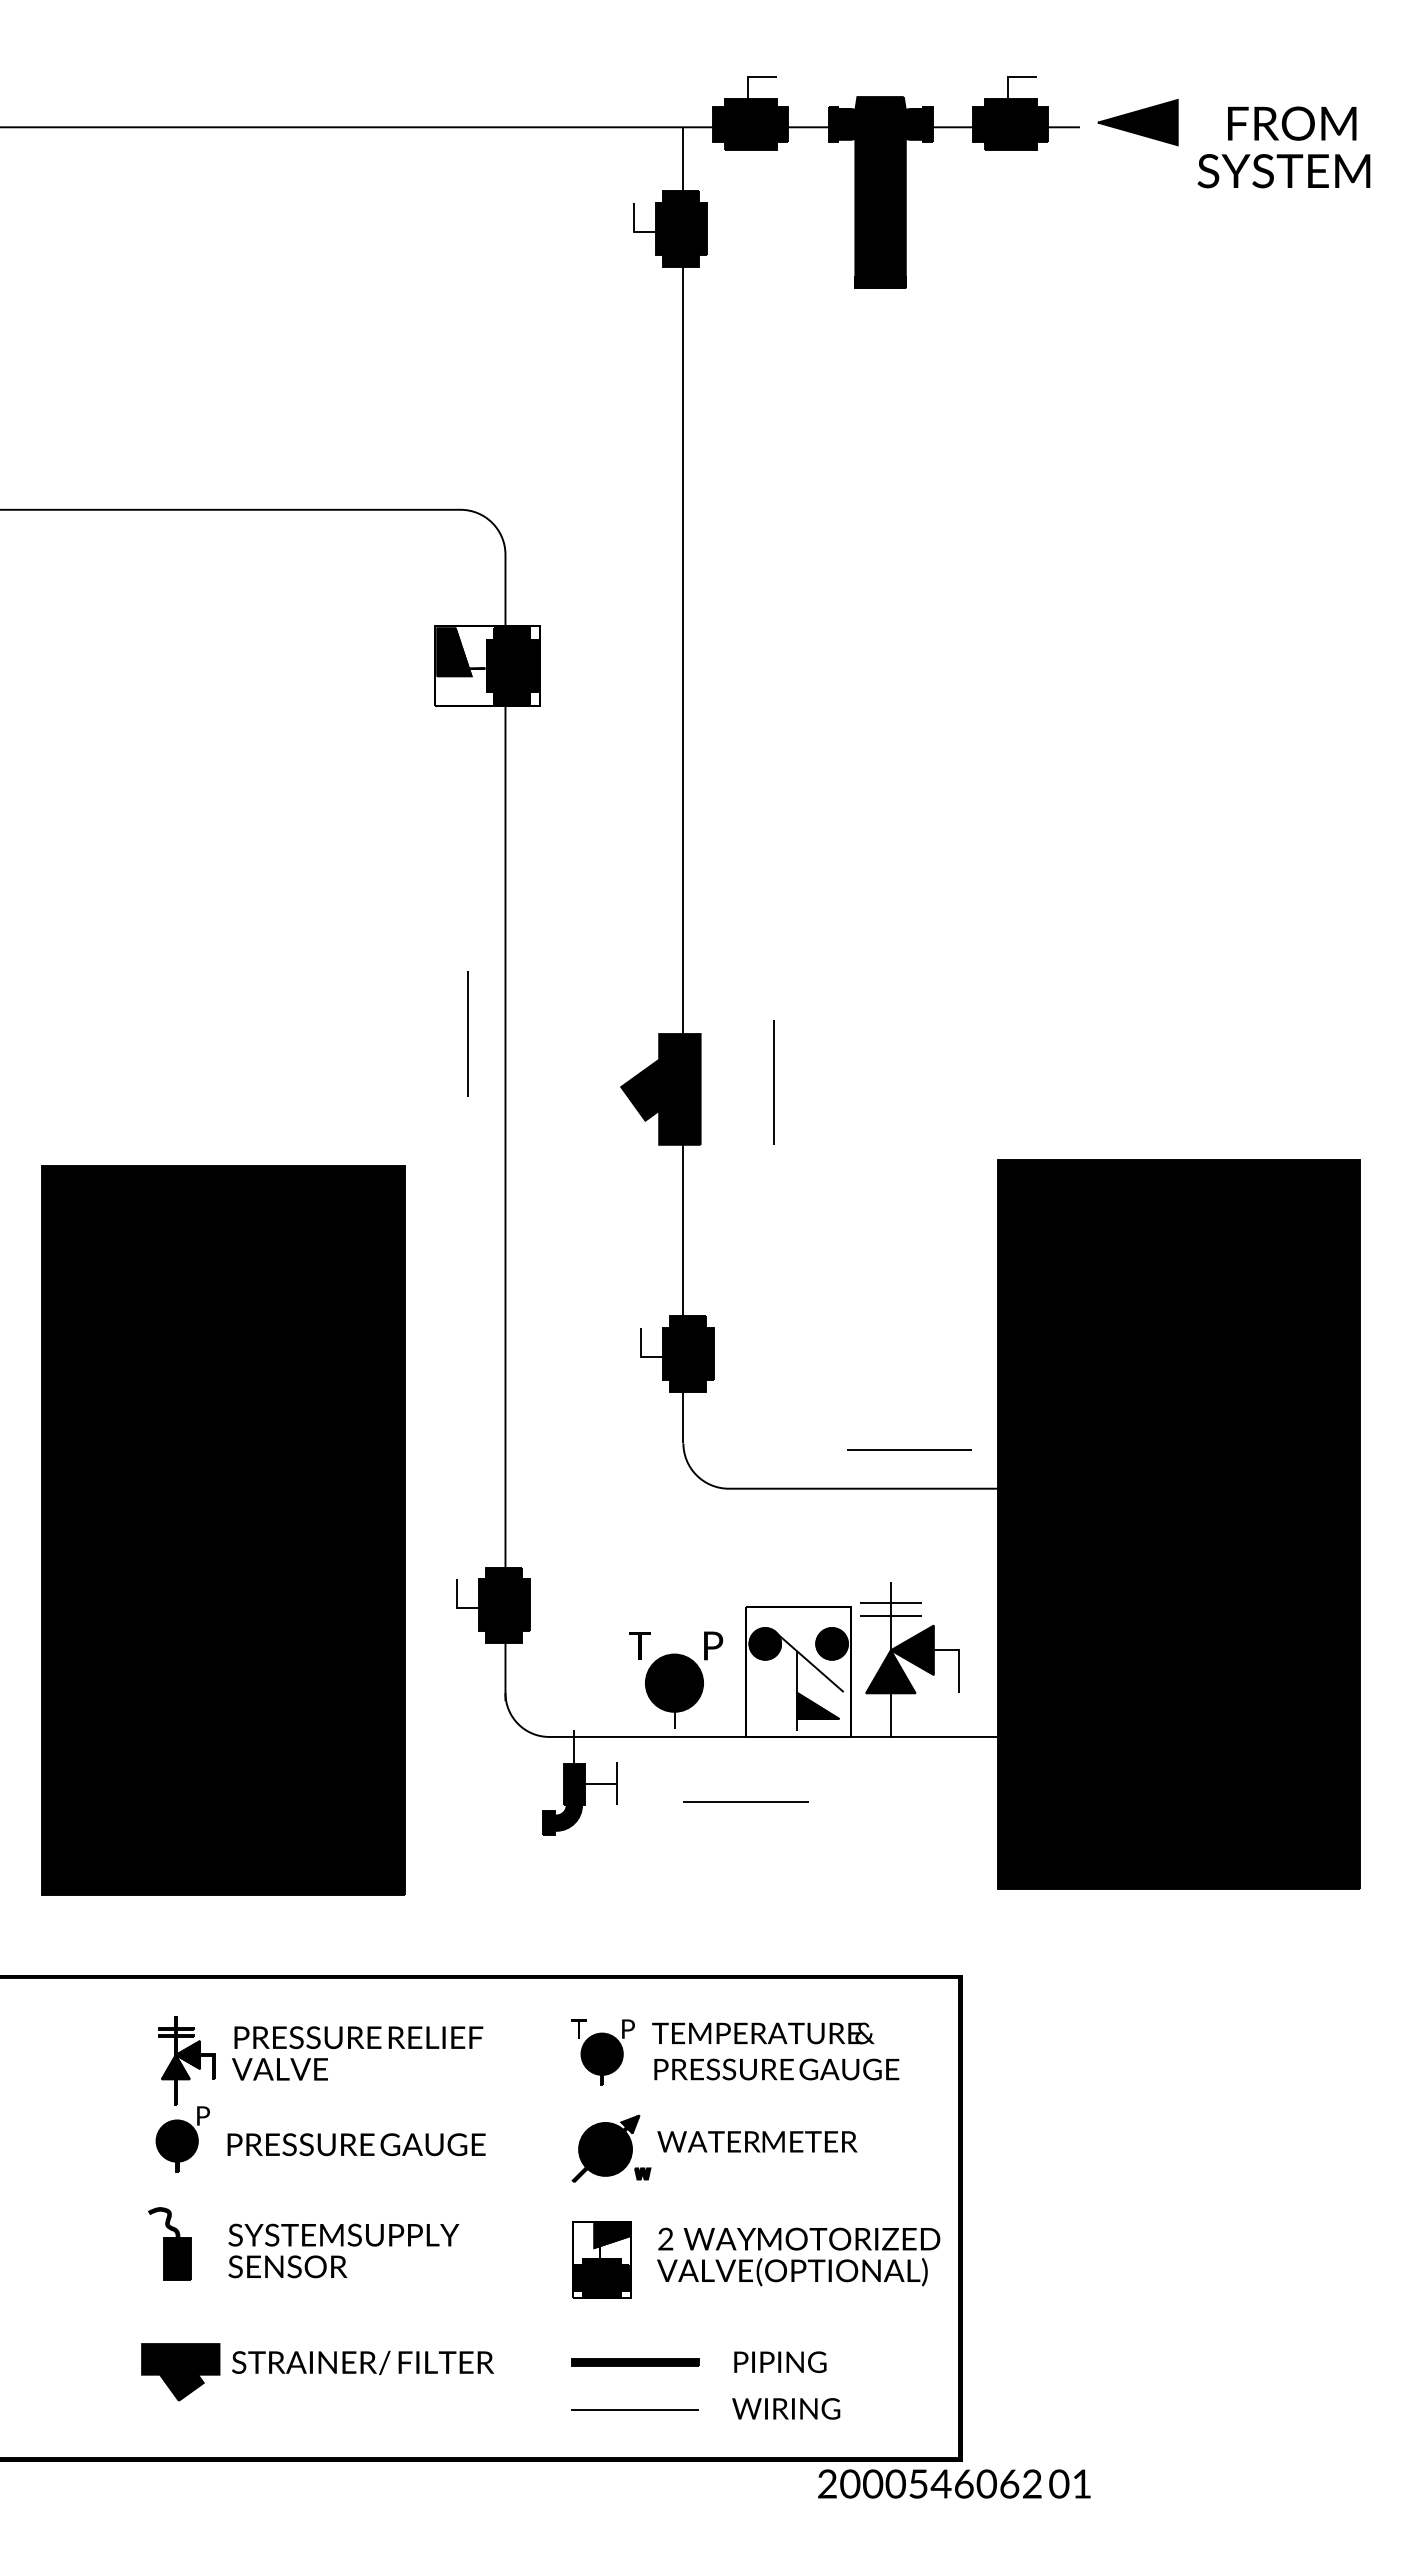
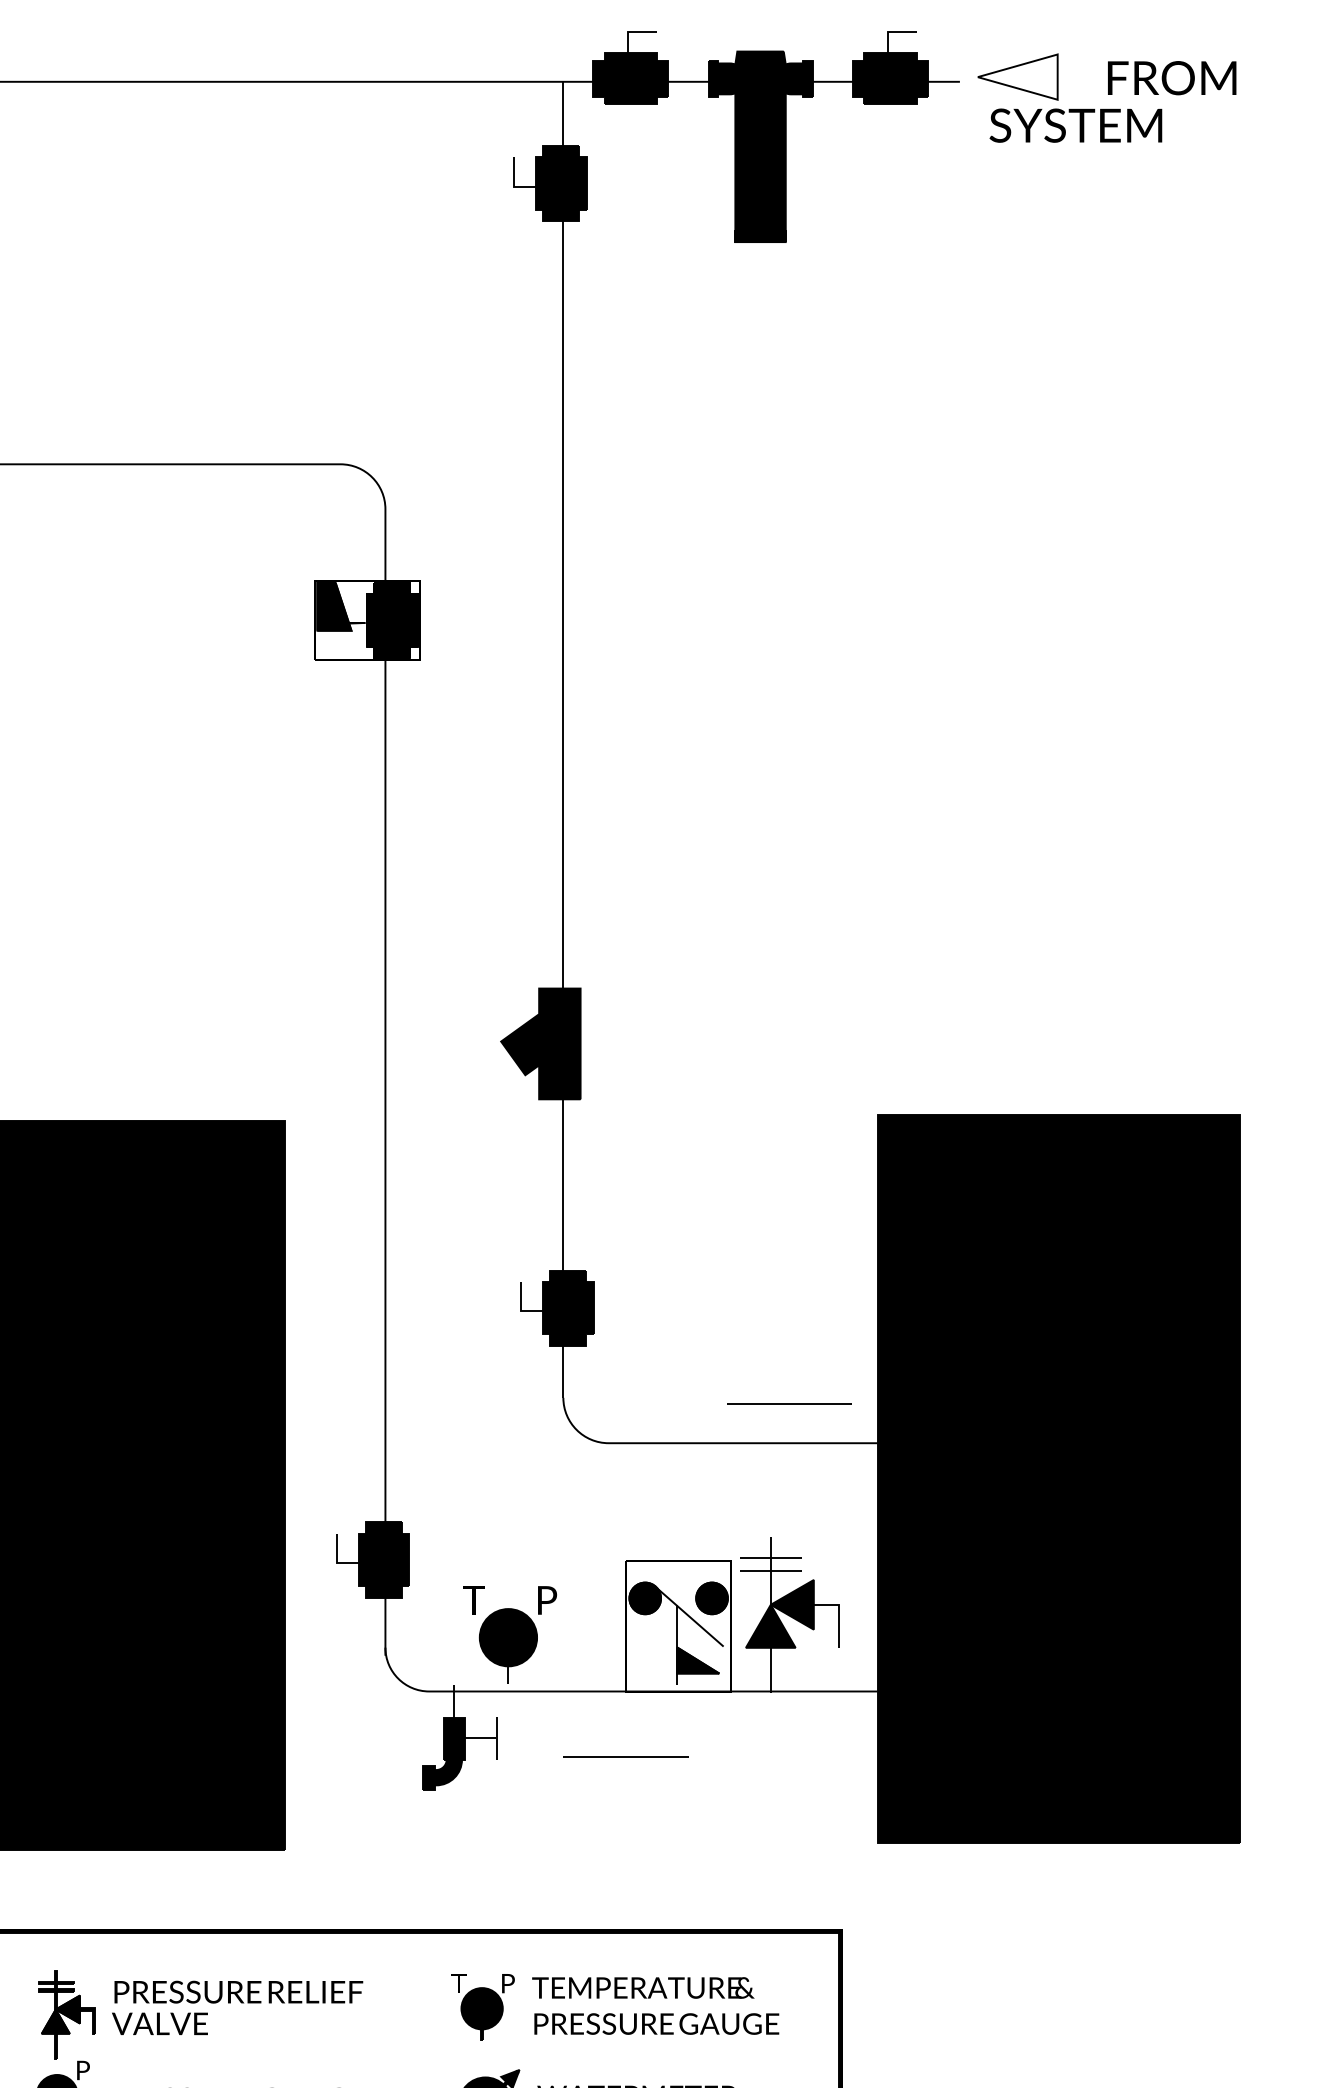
fill: (1137, 122) -> (1017, 77), removed
text: (1283, 171) -> (1075, 126), moved
line: (467, 1033) -> (347, 988), removed
line: (773, 1082) -> (653, 1037), removed
part: (676, 1679) -> (510, 1634), moved

